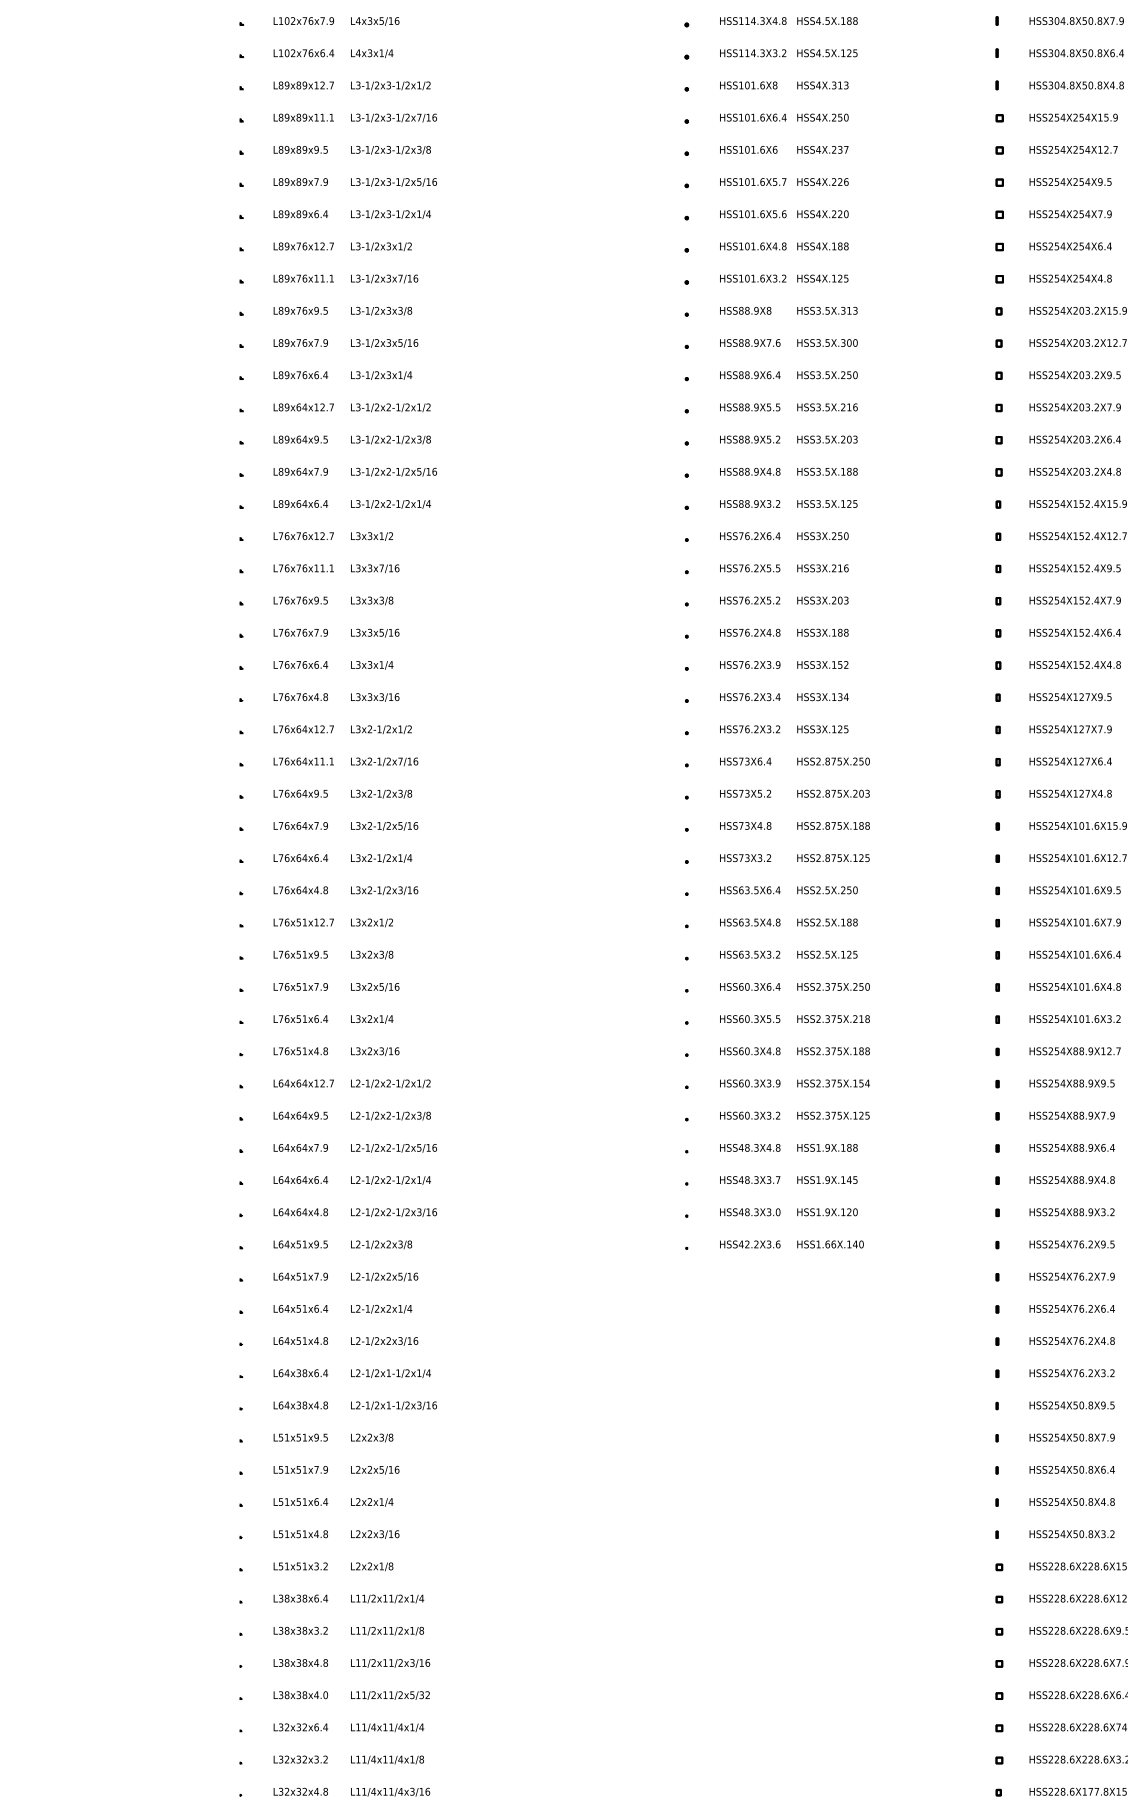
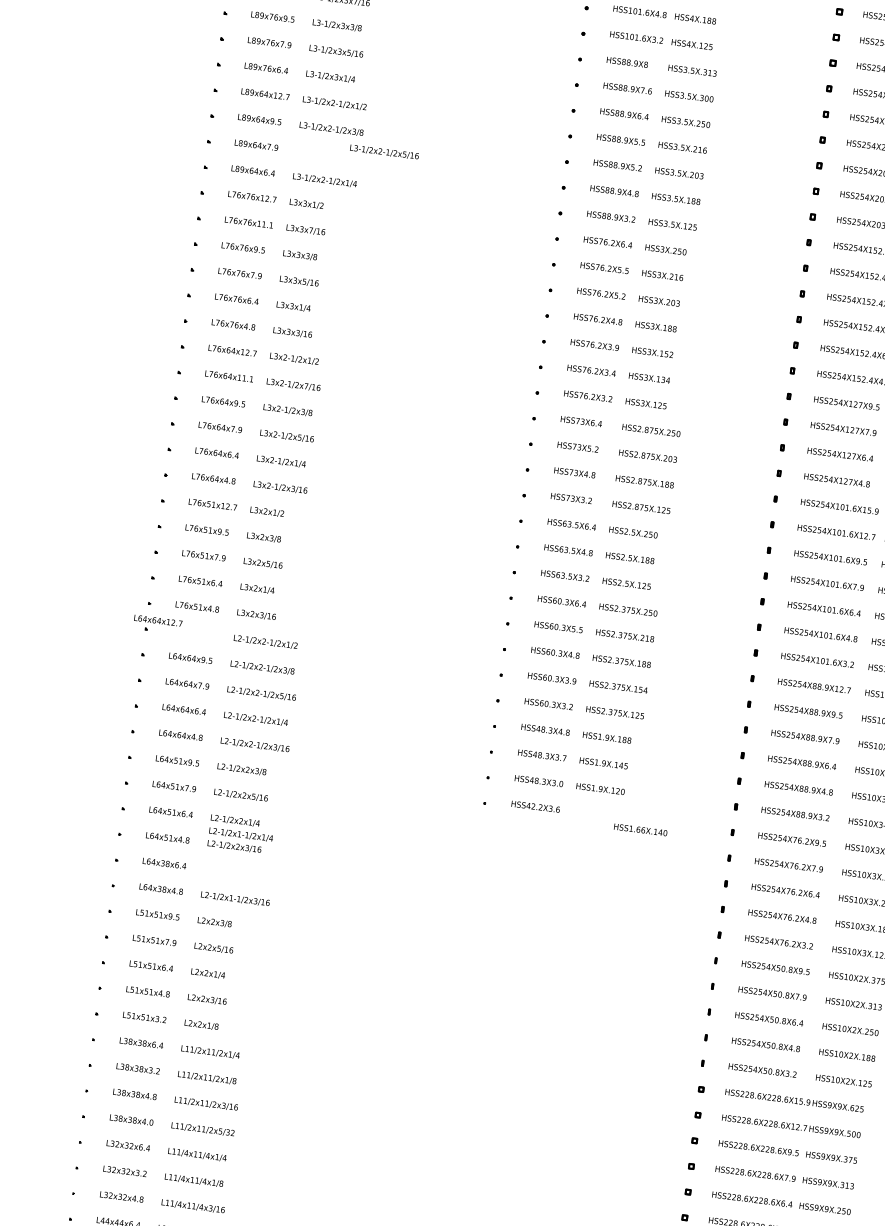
text: (393, 471) -> (384, 151), moved
text: (303, 1083) -> (158, 620), moved
text: (830, 1244) -> (640, 830), moved
text: (390, 1373) -> (240, 834), moved

